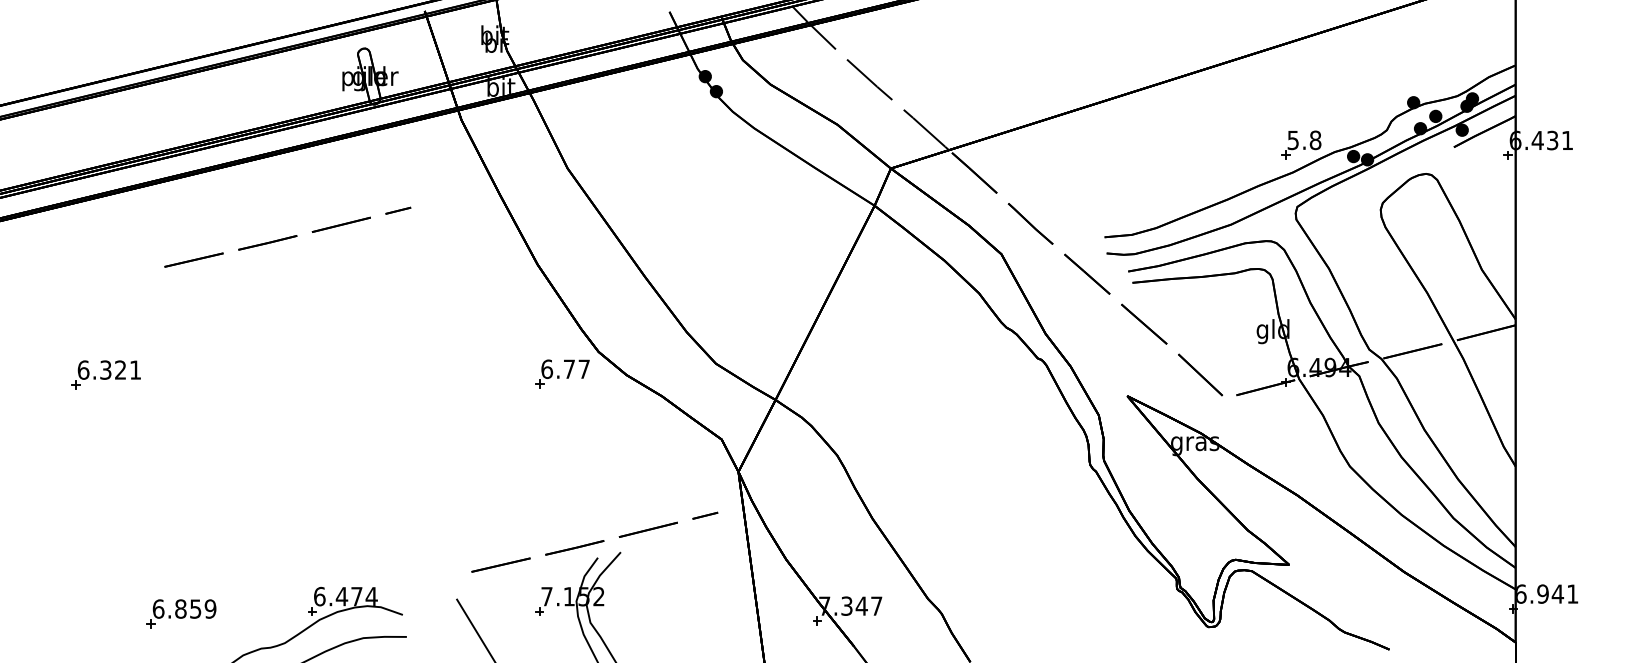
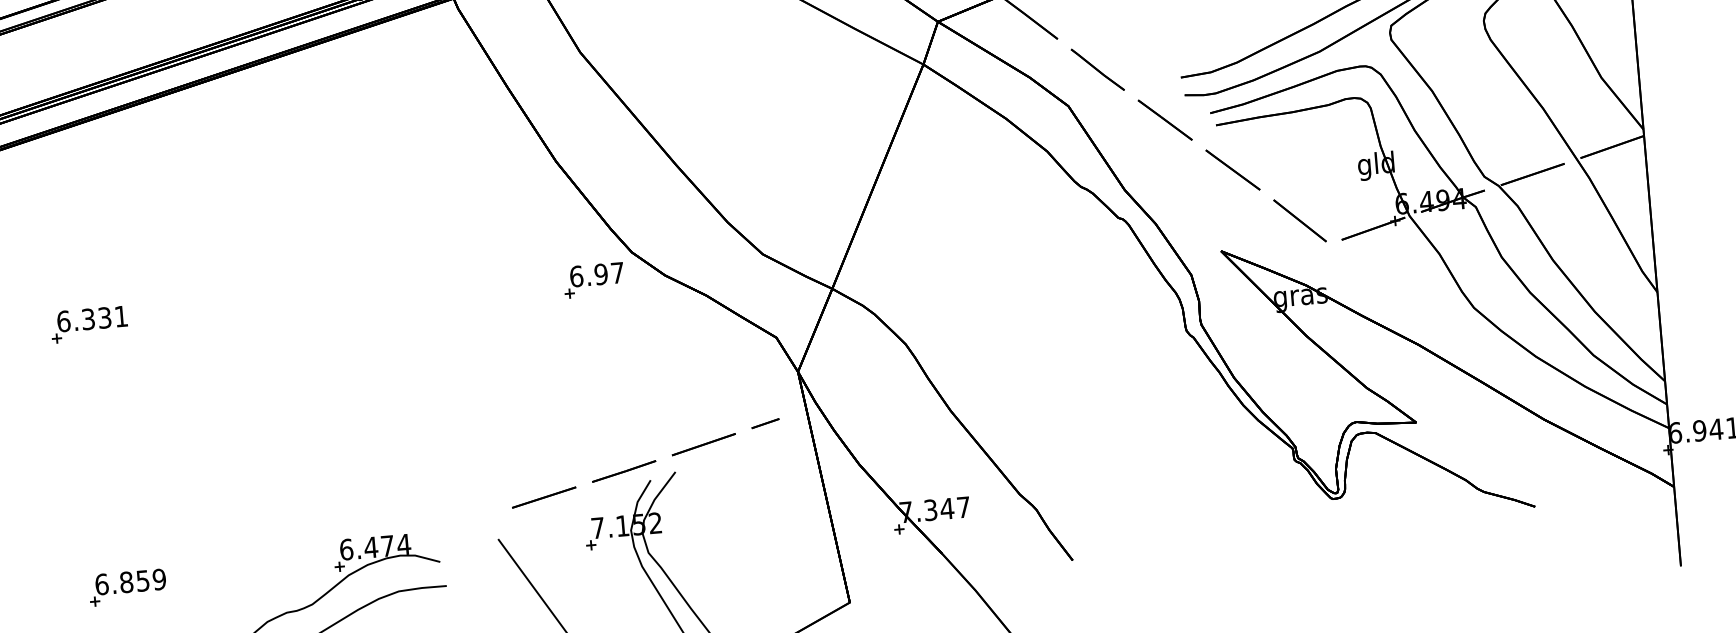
part: (287, 236) -> (276, 154), removed
text: (569, 368) -> (601, 273), 6.77 -> 6.97
text: (120, 369) -> (104, 317), 6.321 -> 6.331
part: (181, 613) -> (127, 587), moved

